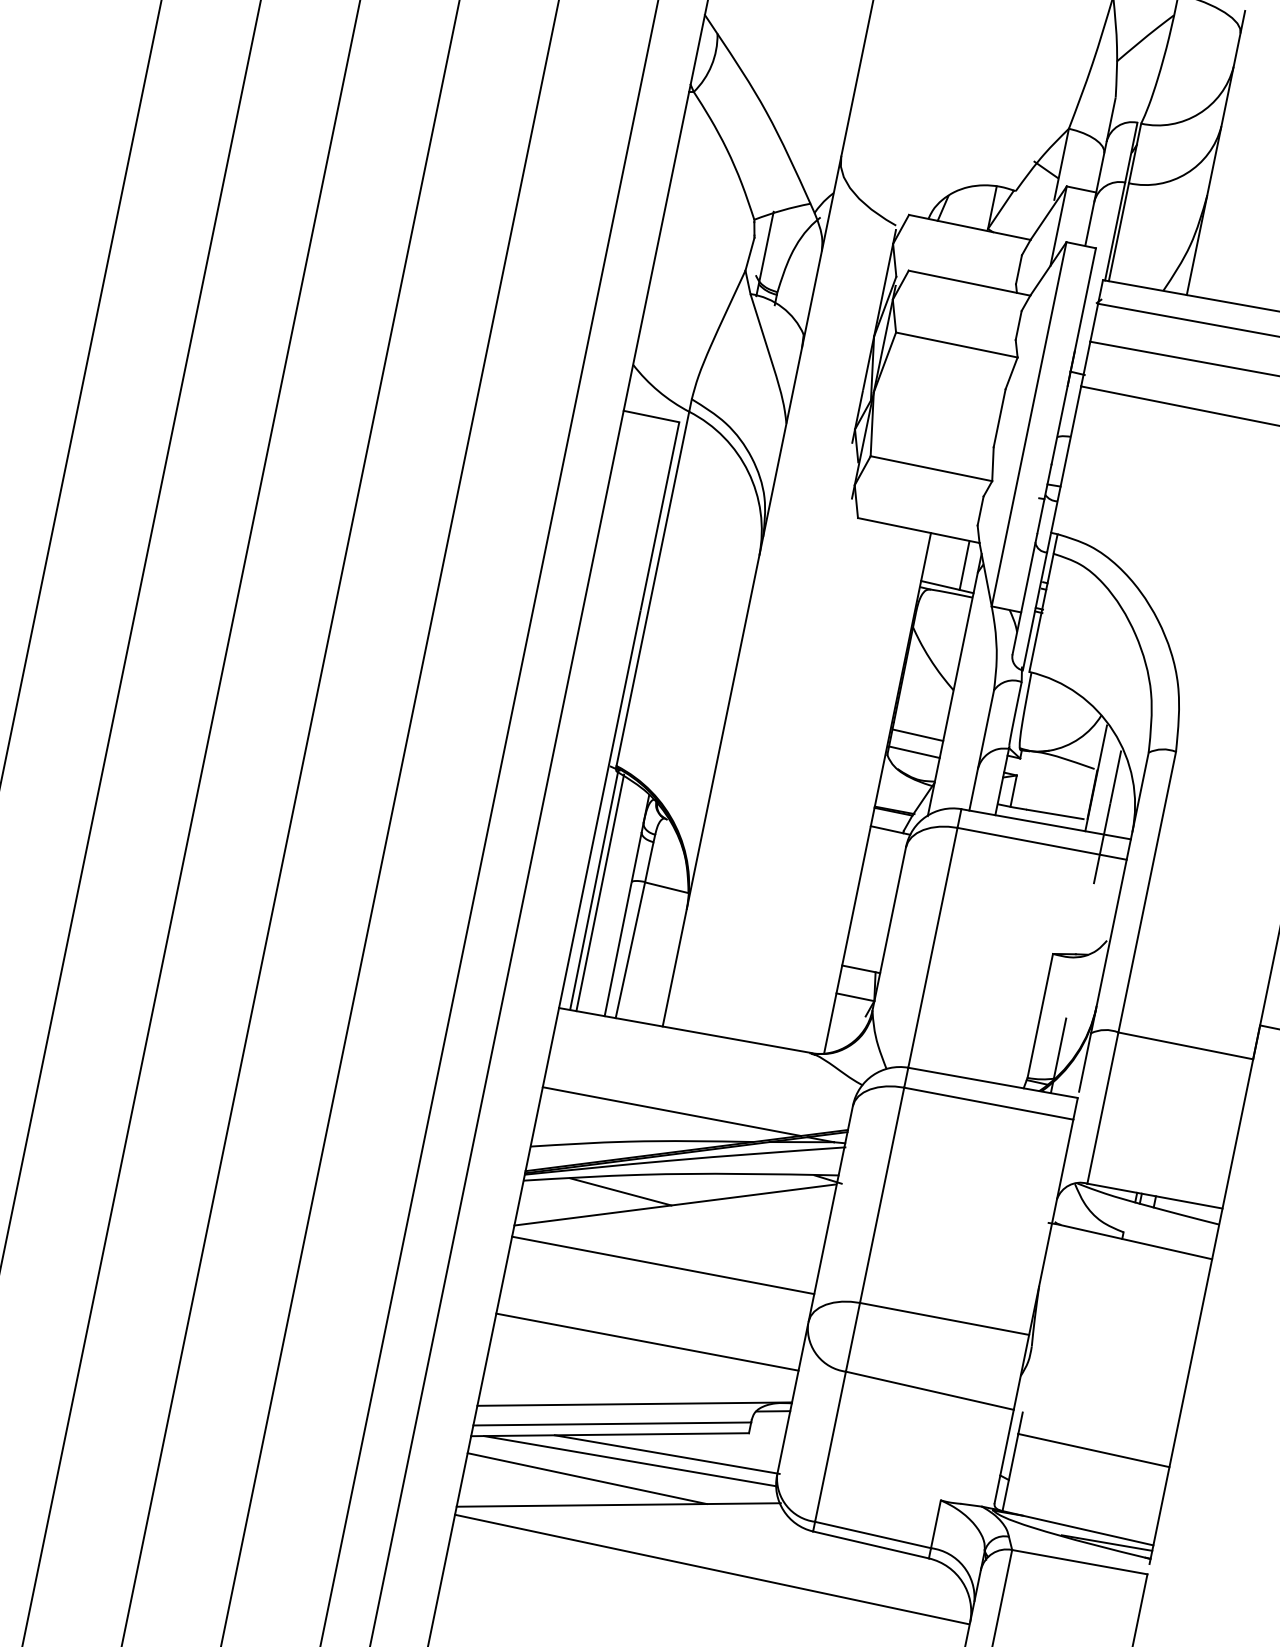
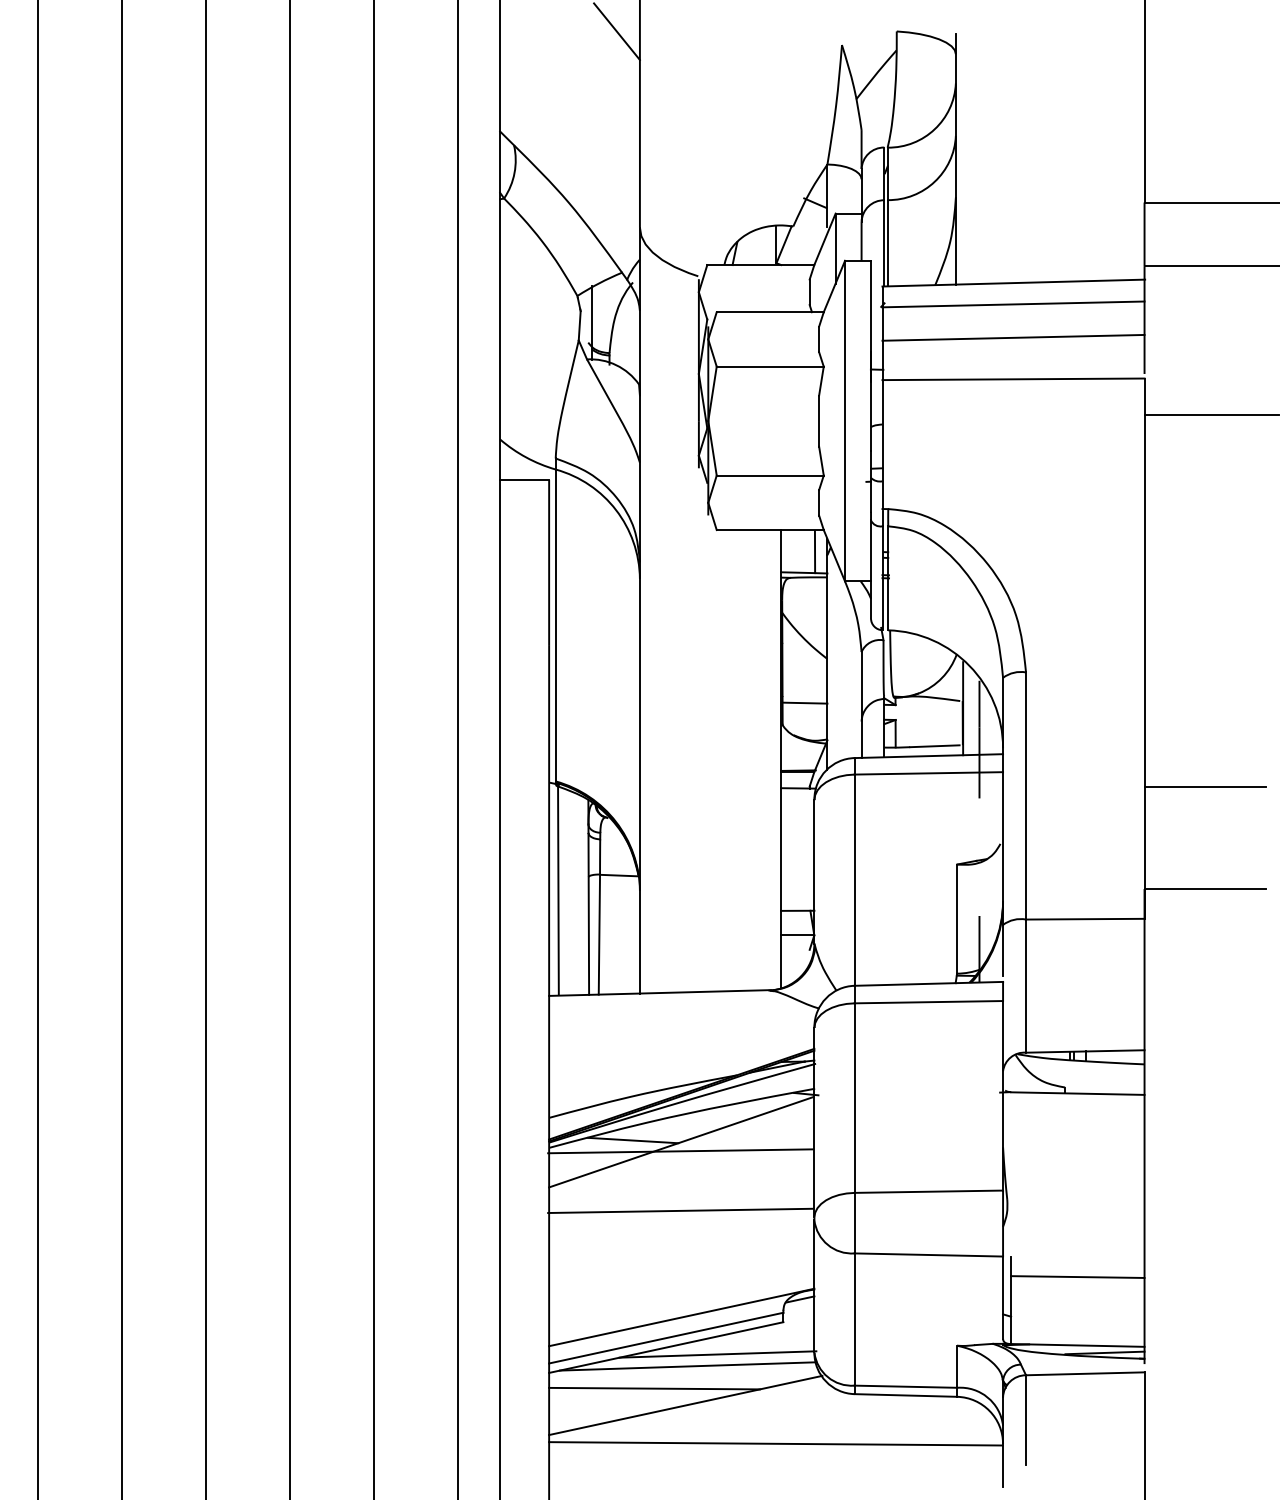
line: (913, 751) -> (804, 717), removed
line: (599, 892) -> (563, 891), removed
line: (672, 1111) -> (662, 1063), removed
line: (662, 1265) -> (680, 1151), moved
line: (647, 1341) -> (680, 1210), moved

